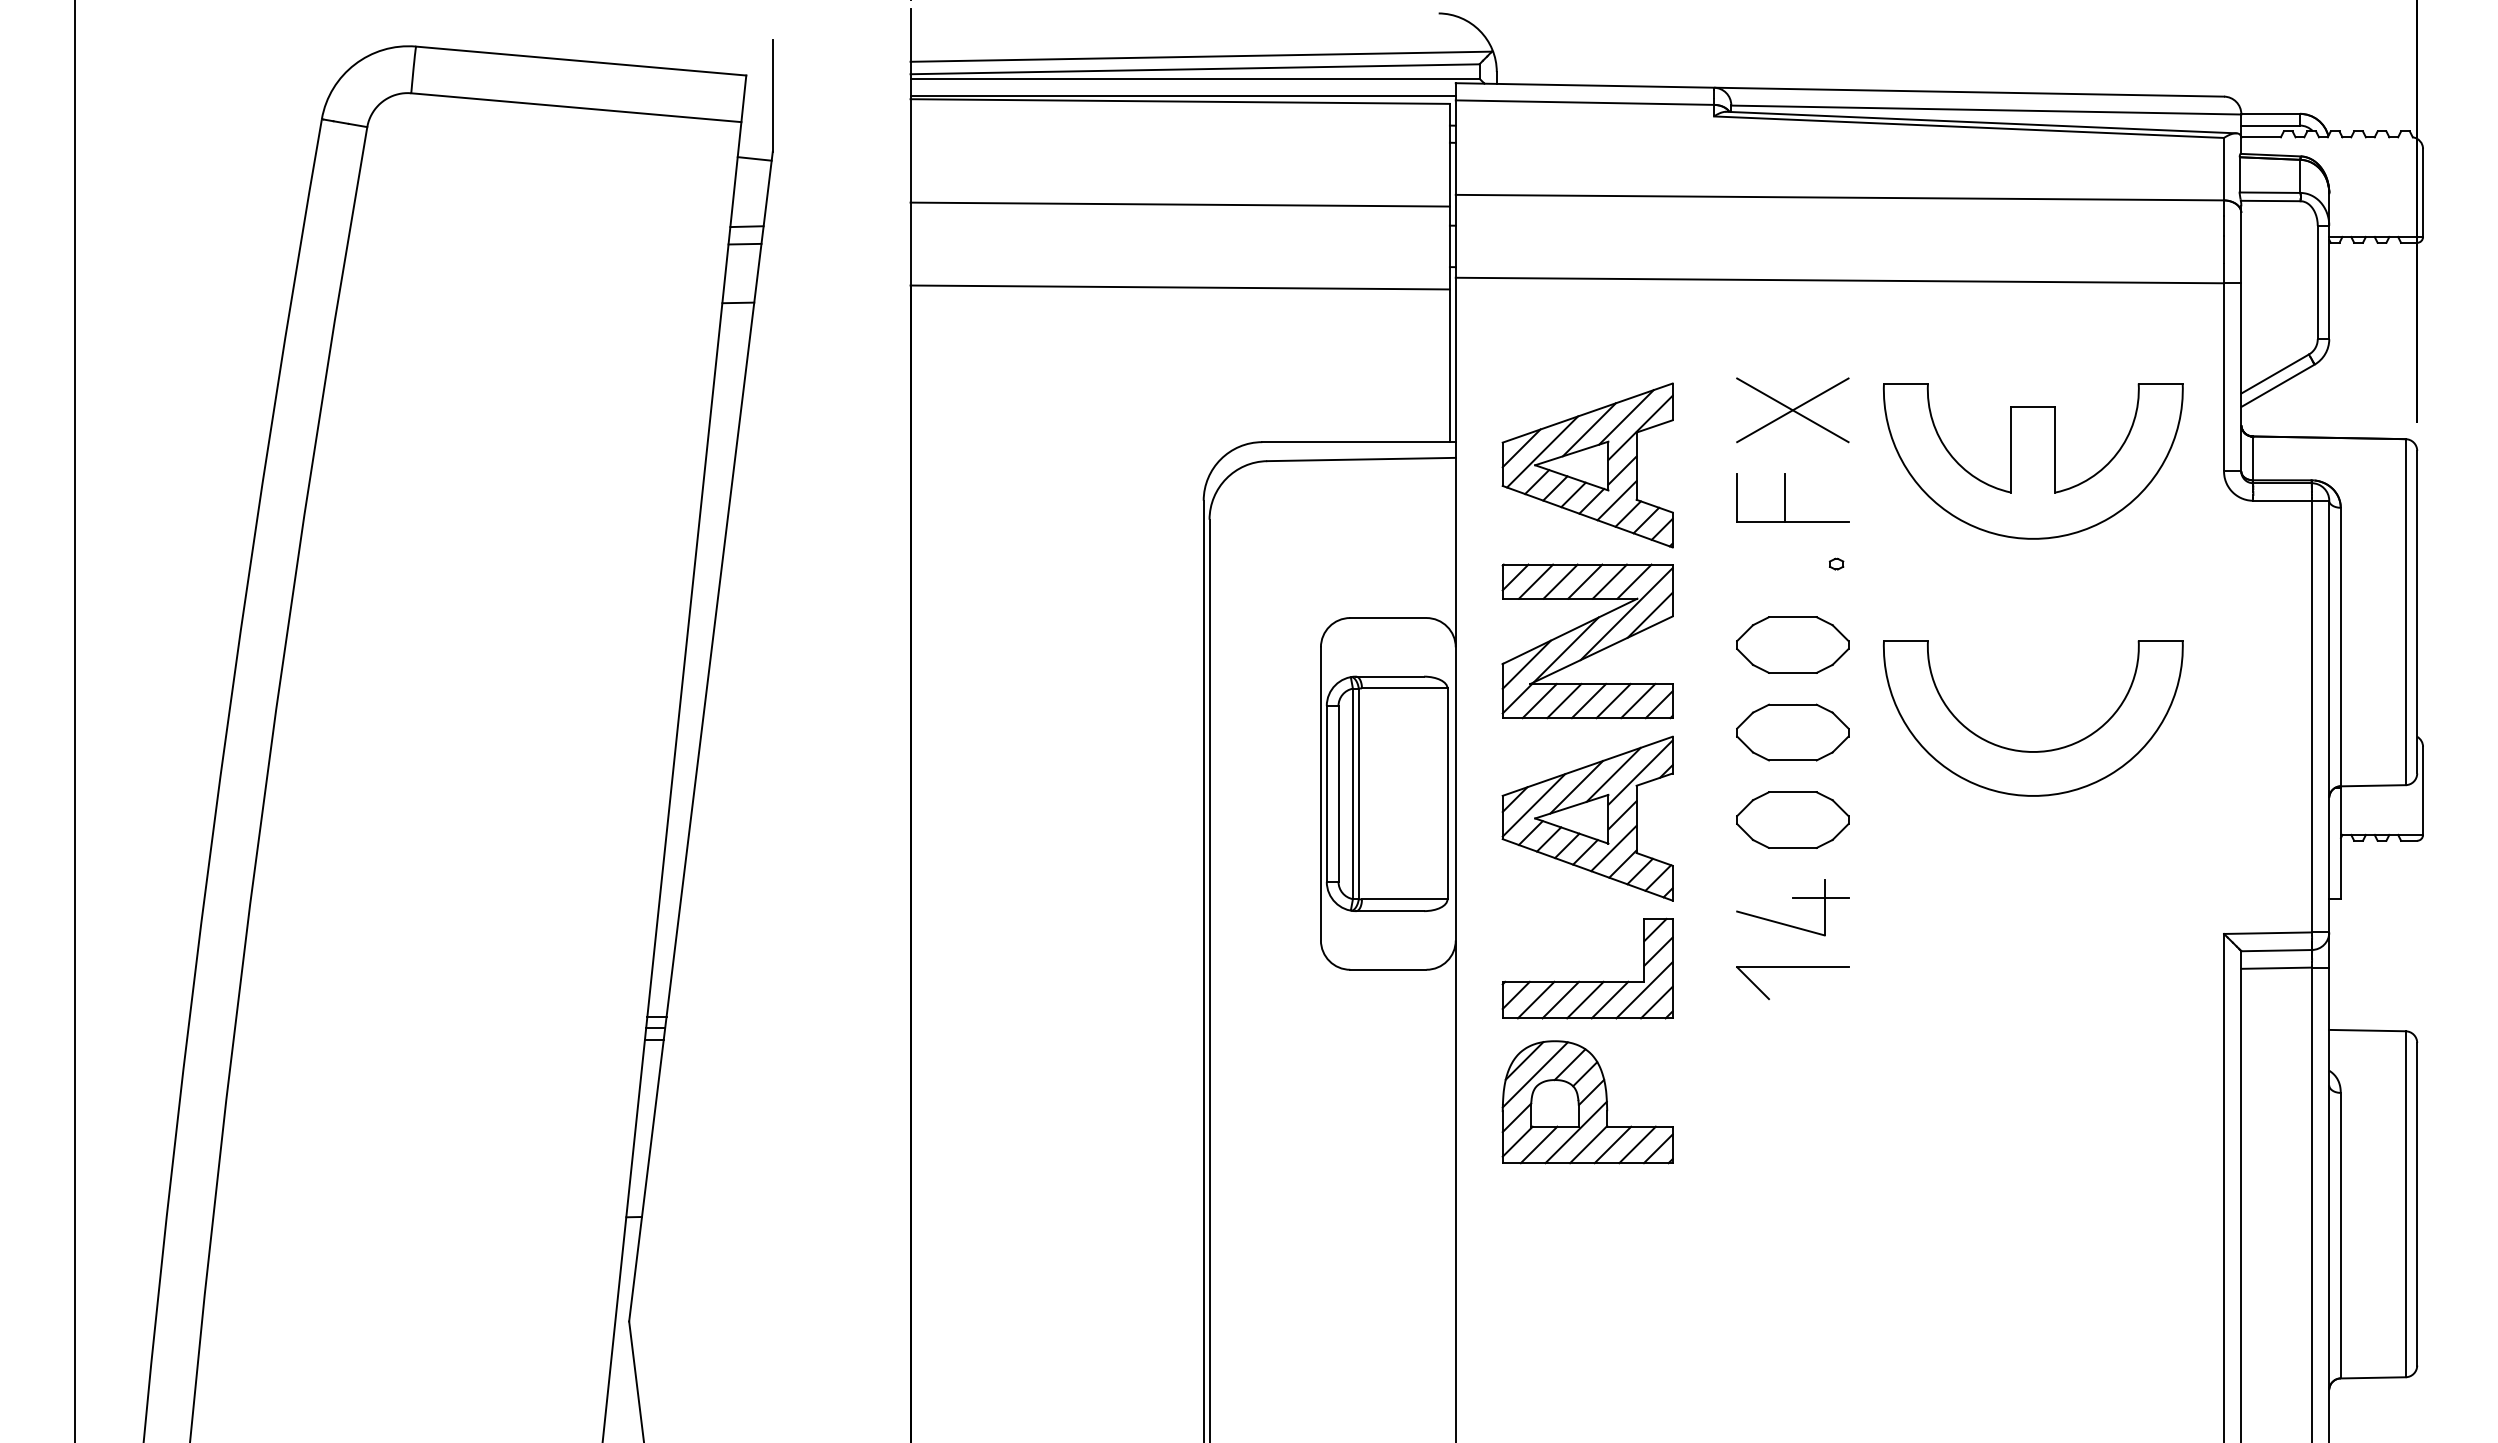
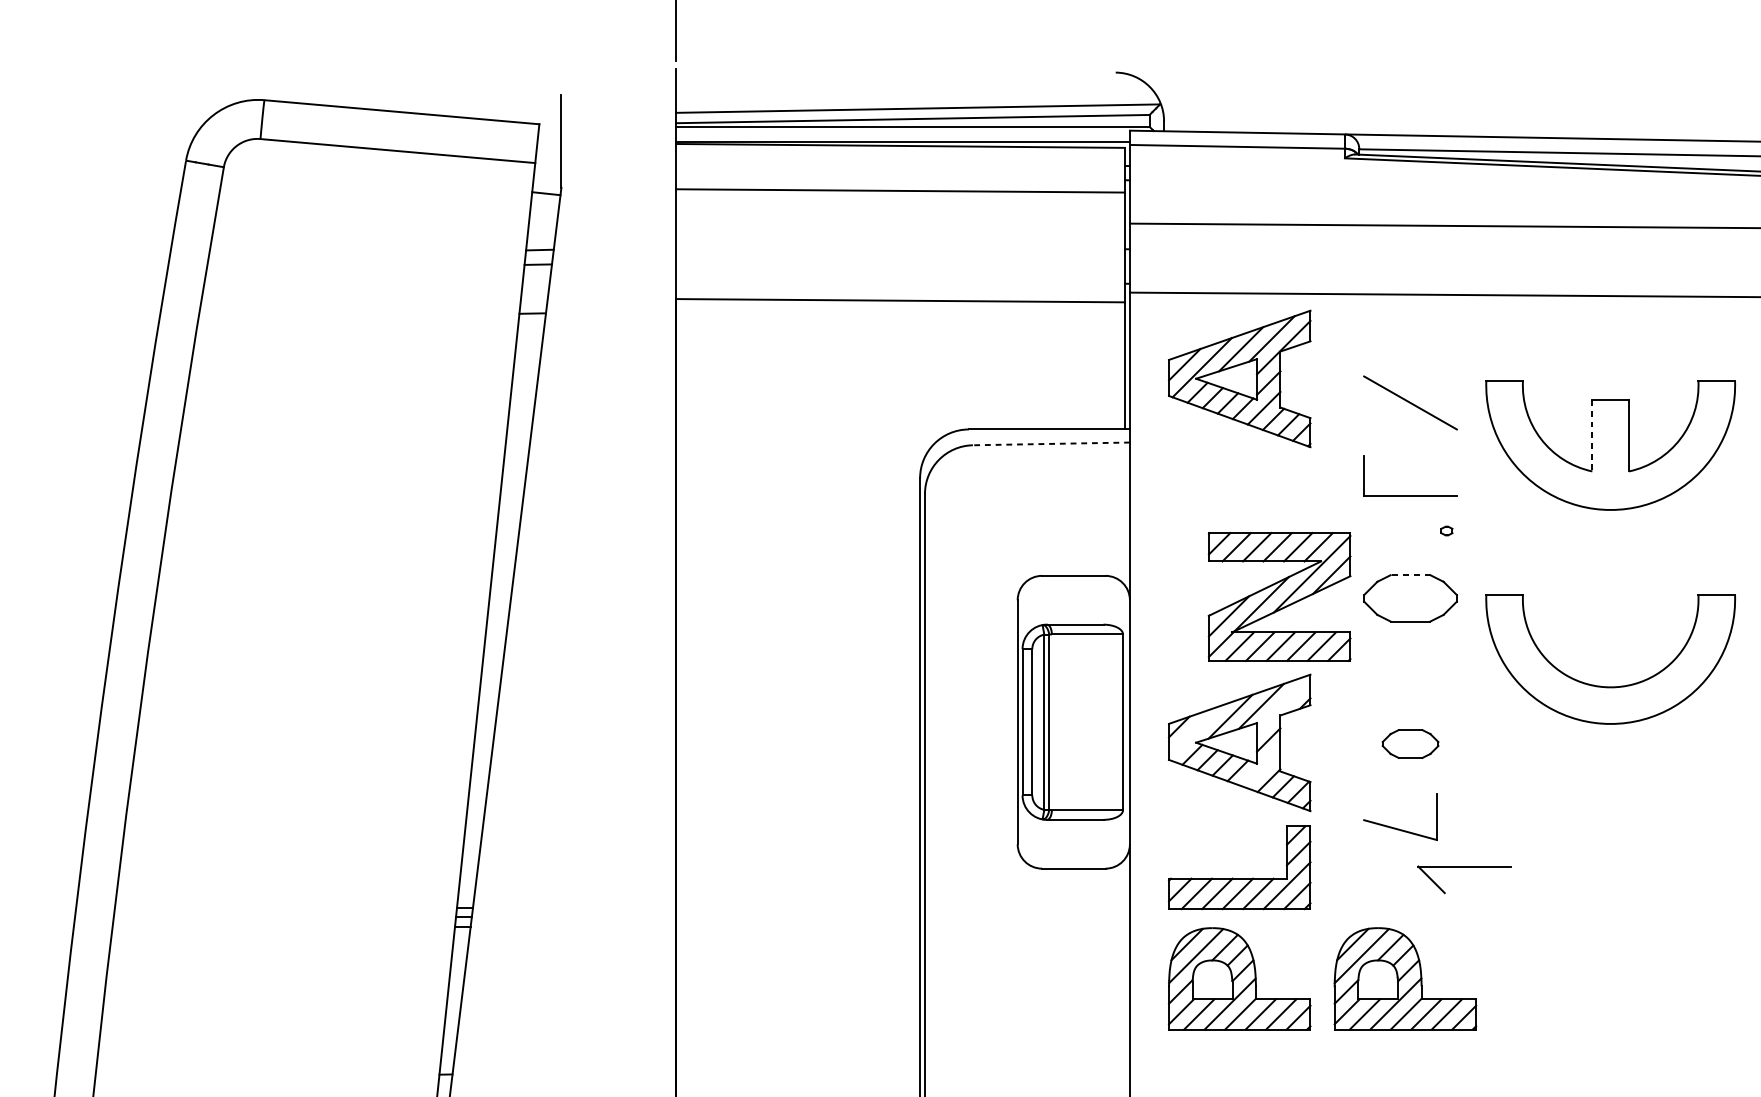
line: (1179, 204) -> (899, 190), moved
line: (1792, 410) -> (1410, 403), removed
line: (2011, 449) -> (1592, 435), solid -> dashed
line: (1360, 459) -> (1050, 443), solid -> dashed
part: (1587, 465) -> (1239, 378), moved
line: (1784, 497) -> (1403, 475), removed
line: (1792, 617) -> (1410, 575), solid -> dashed
part: (1587, 641) -> (1279, 597), moved
part: (1792, 732) -> (1410, 671), removed
line: (1640, 772) -> (1283, 704), removed
line: (1533, 805) -> (1194, 731), removed
part: (1792, 819) -> (1410, 743), size x0.6
line: (1613, 848) -> (1261, 767), removed
line: (1820, 898) -> (1433, 809), removed
part: (1792, 967) -> (1464, 866), moved
part: (1786, 1102) -> (1405, 979), added

